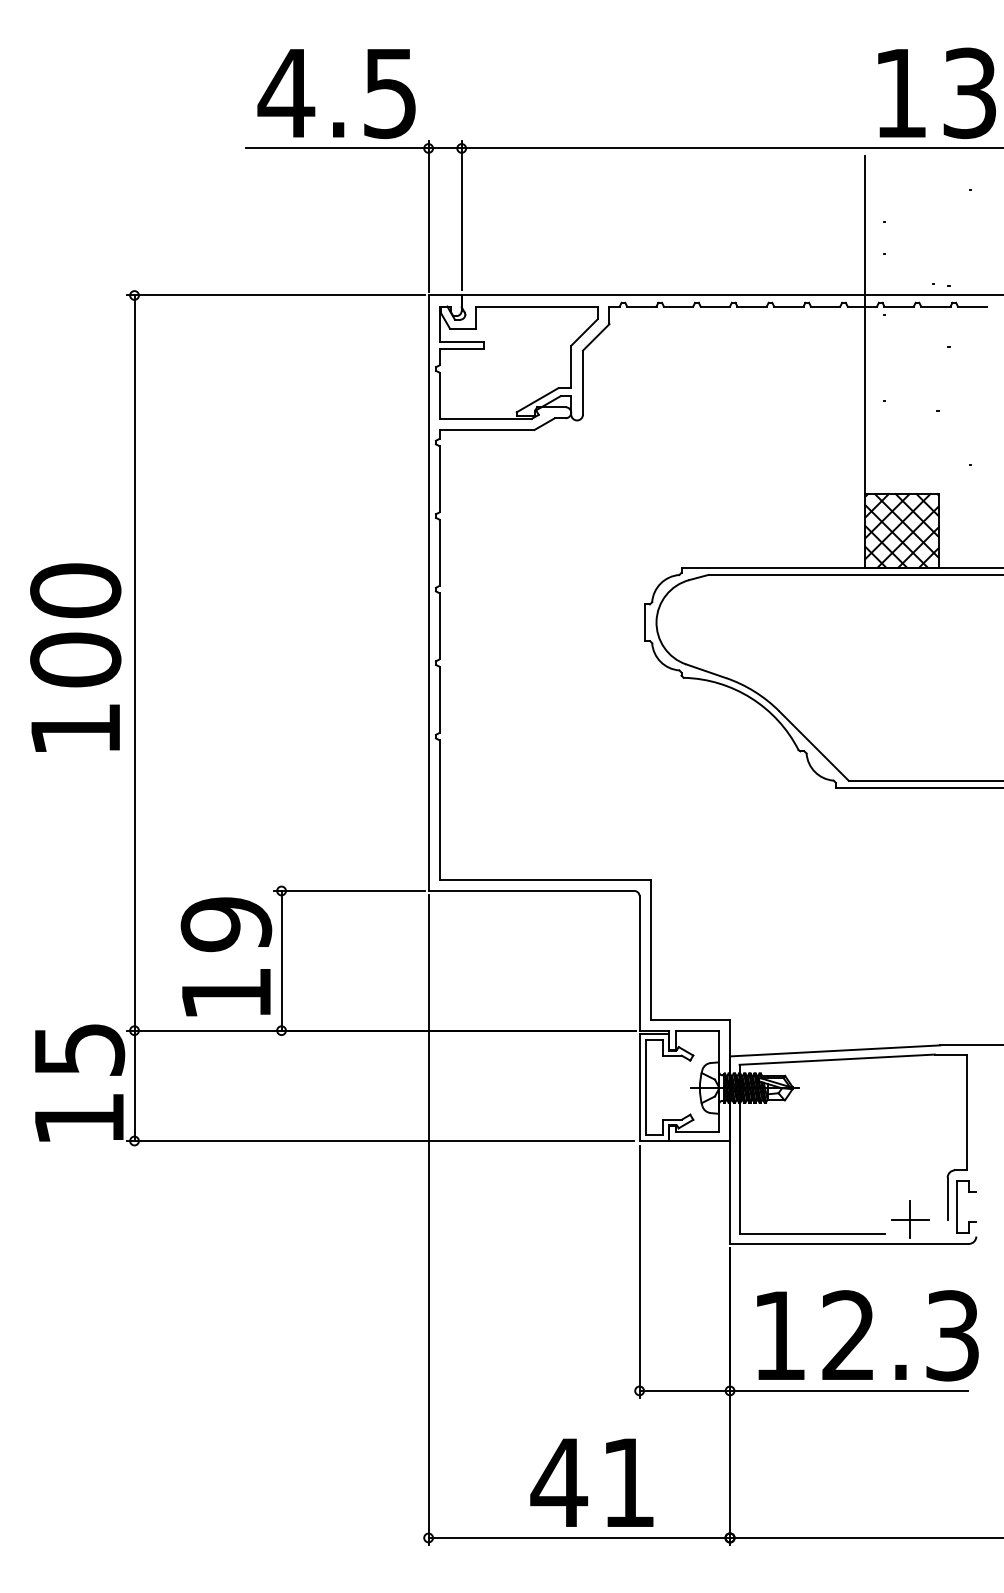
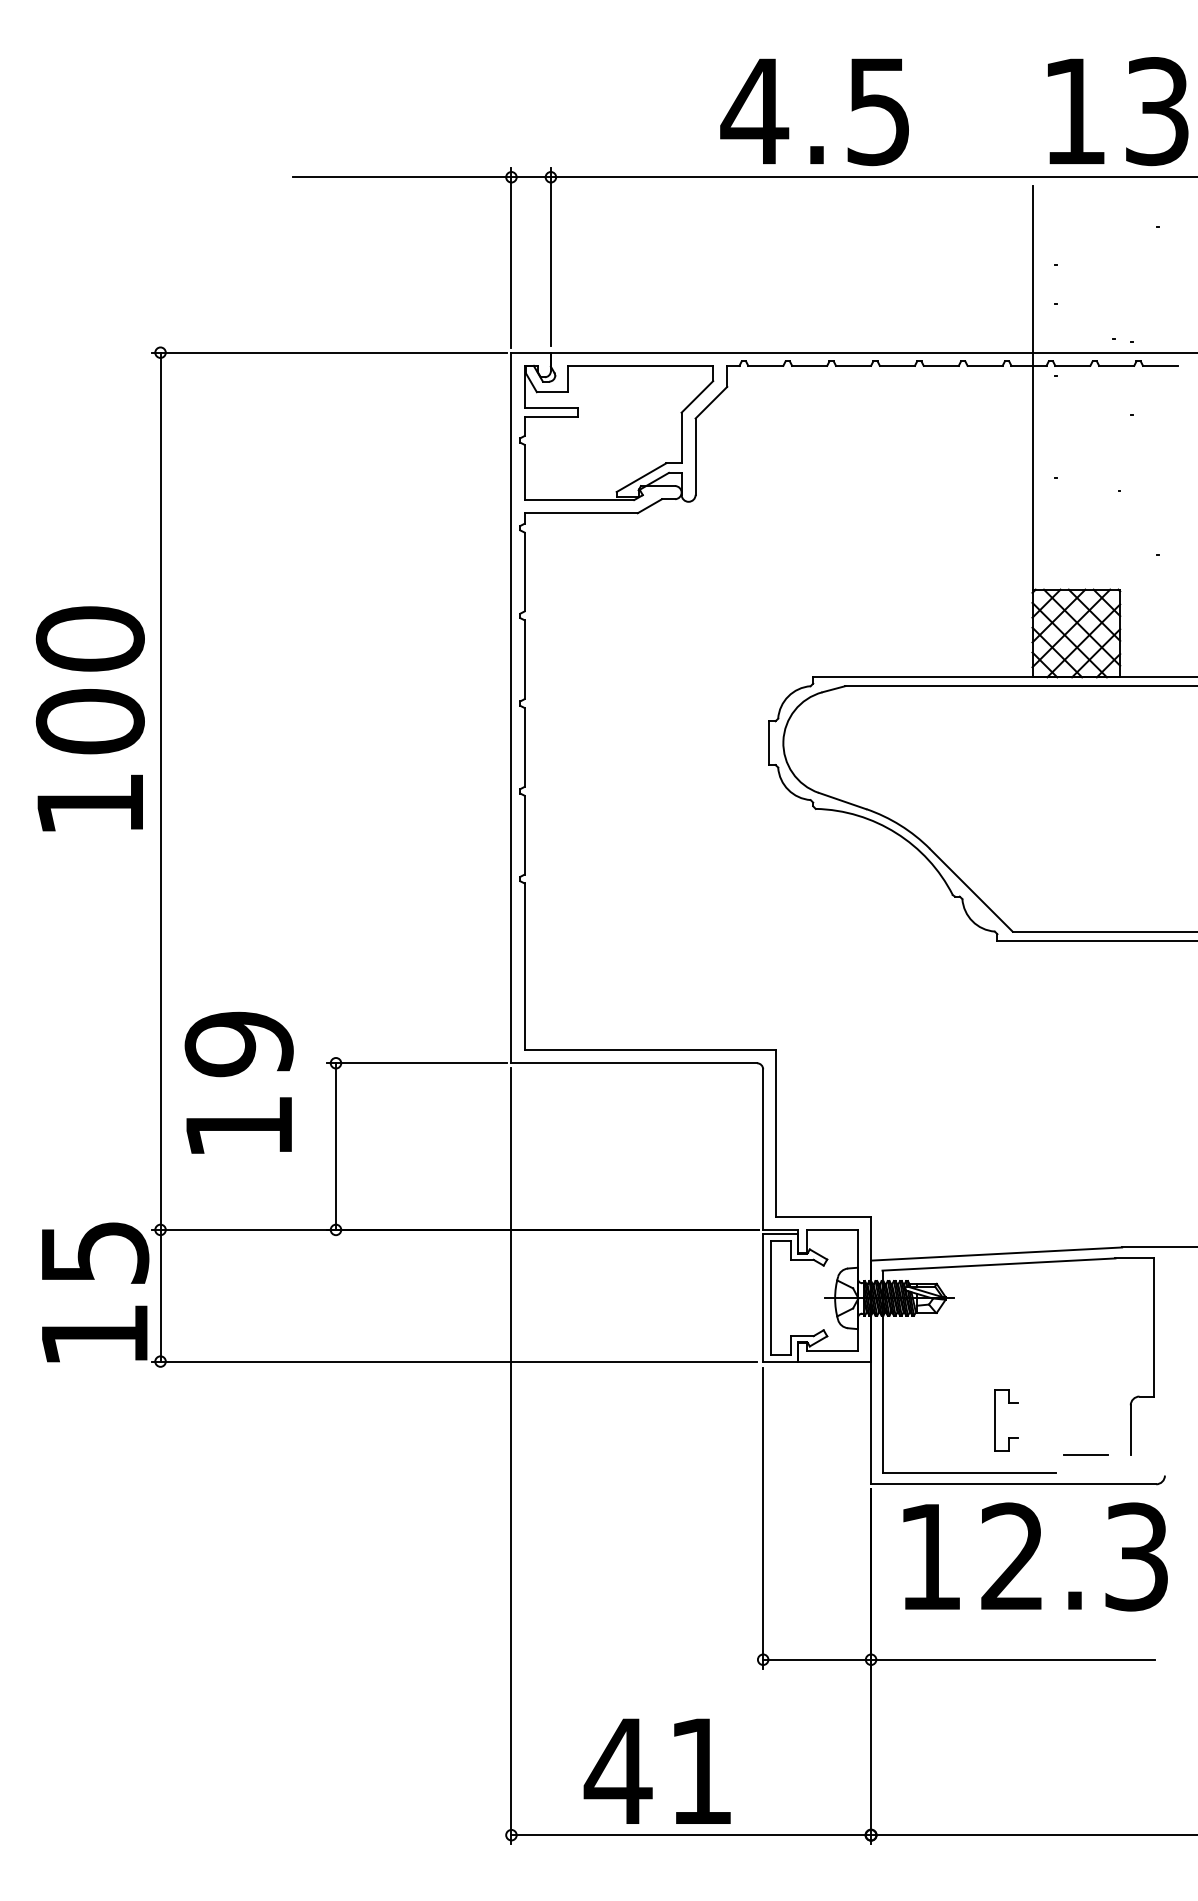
text: (336, 94) -> (814, 112), moved
text: (74, 657) -> (89, 718), moved
text: (225, 956) -> (238, 1082), moved
part: (957, 1207) -> (995, 1420), moved
line: (910, 1219) -> (1086, 1455), removed
text: (867, 1335) -> (1035, 1556), moved
text: (591, 1482) -> (656, 1770), moved

